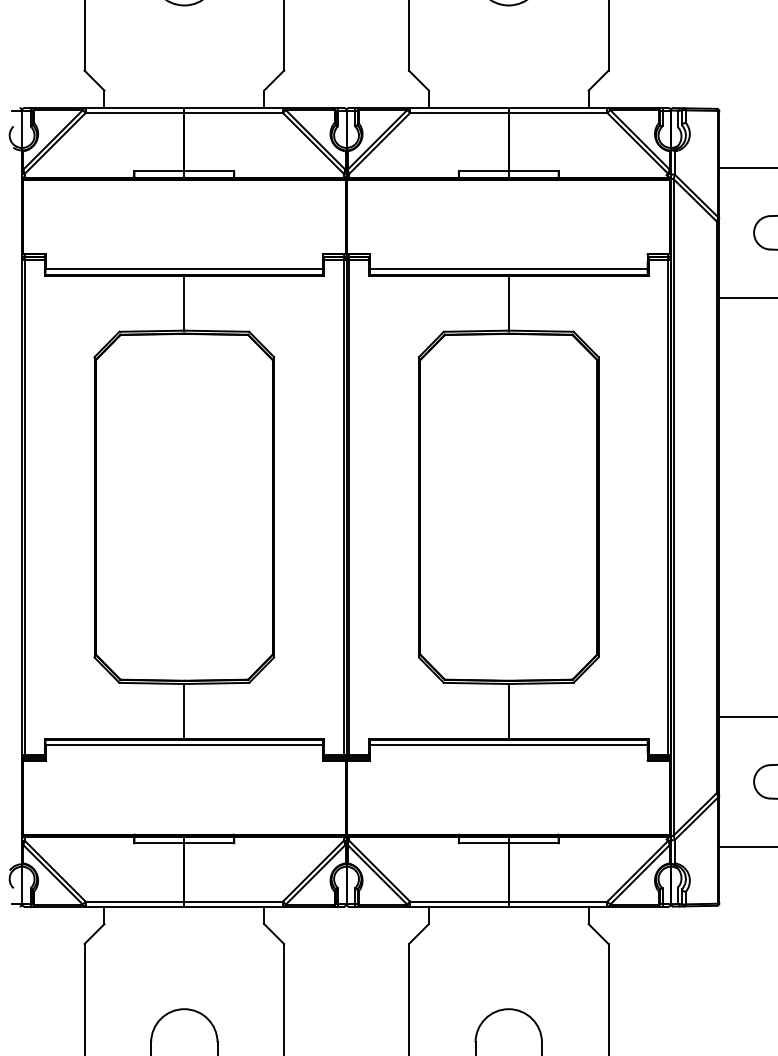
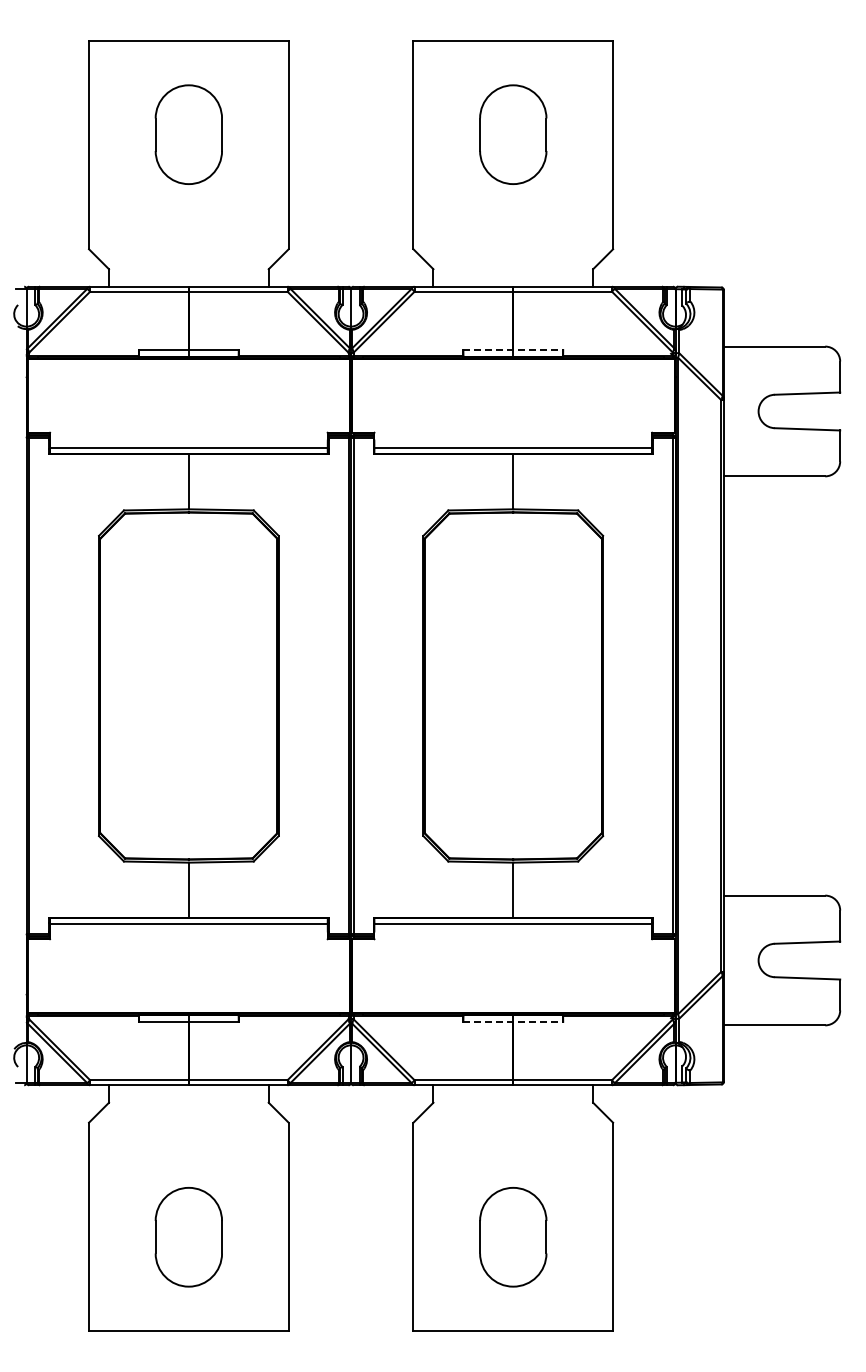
line: (508, 171) -> (513, 350), solid -> dashed
line: (508, 842) -> (513, 1021), solid -> dashed

